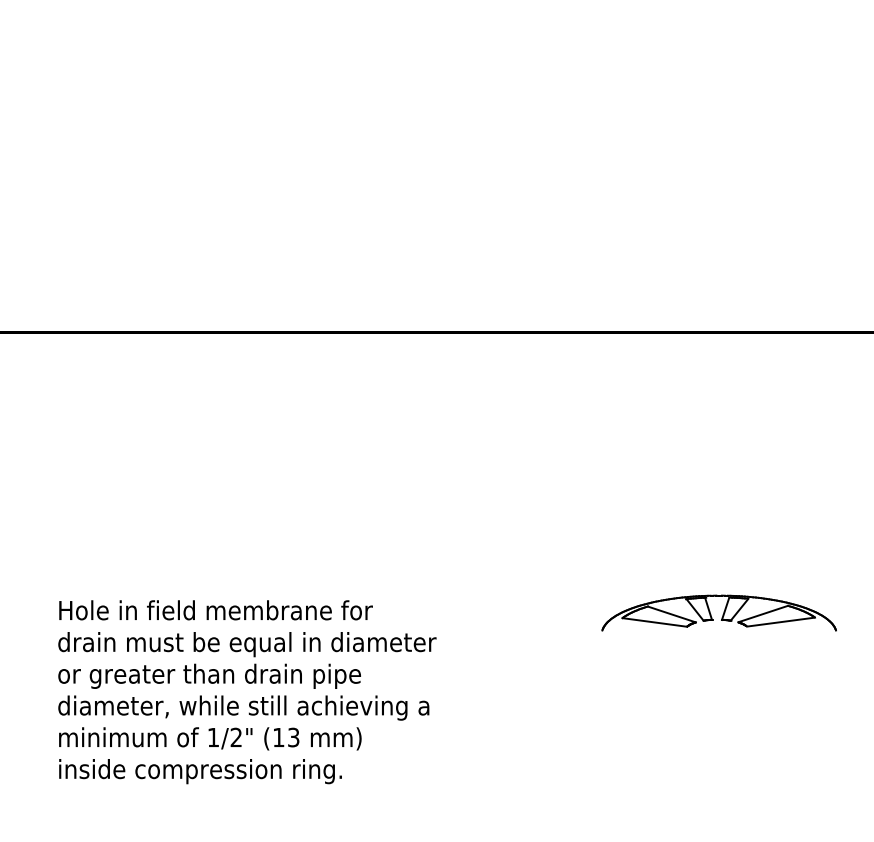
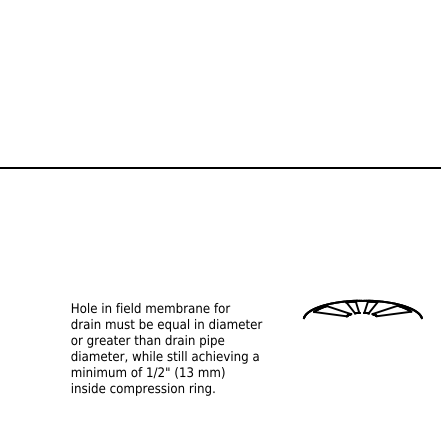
text: (246, 692) -> (166, 349), moved

